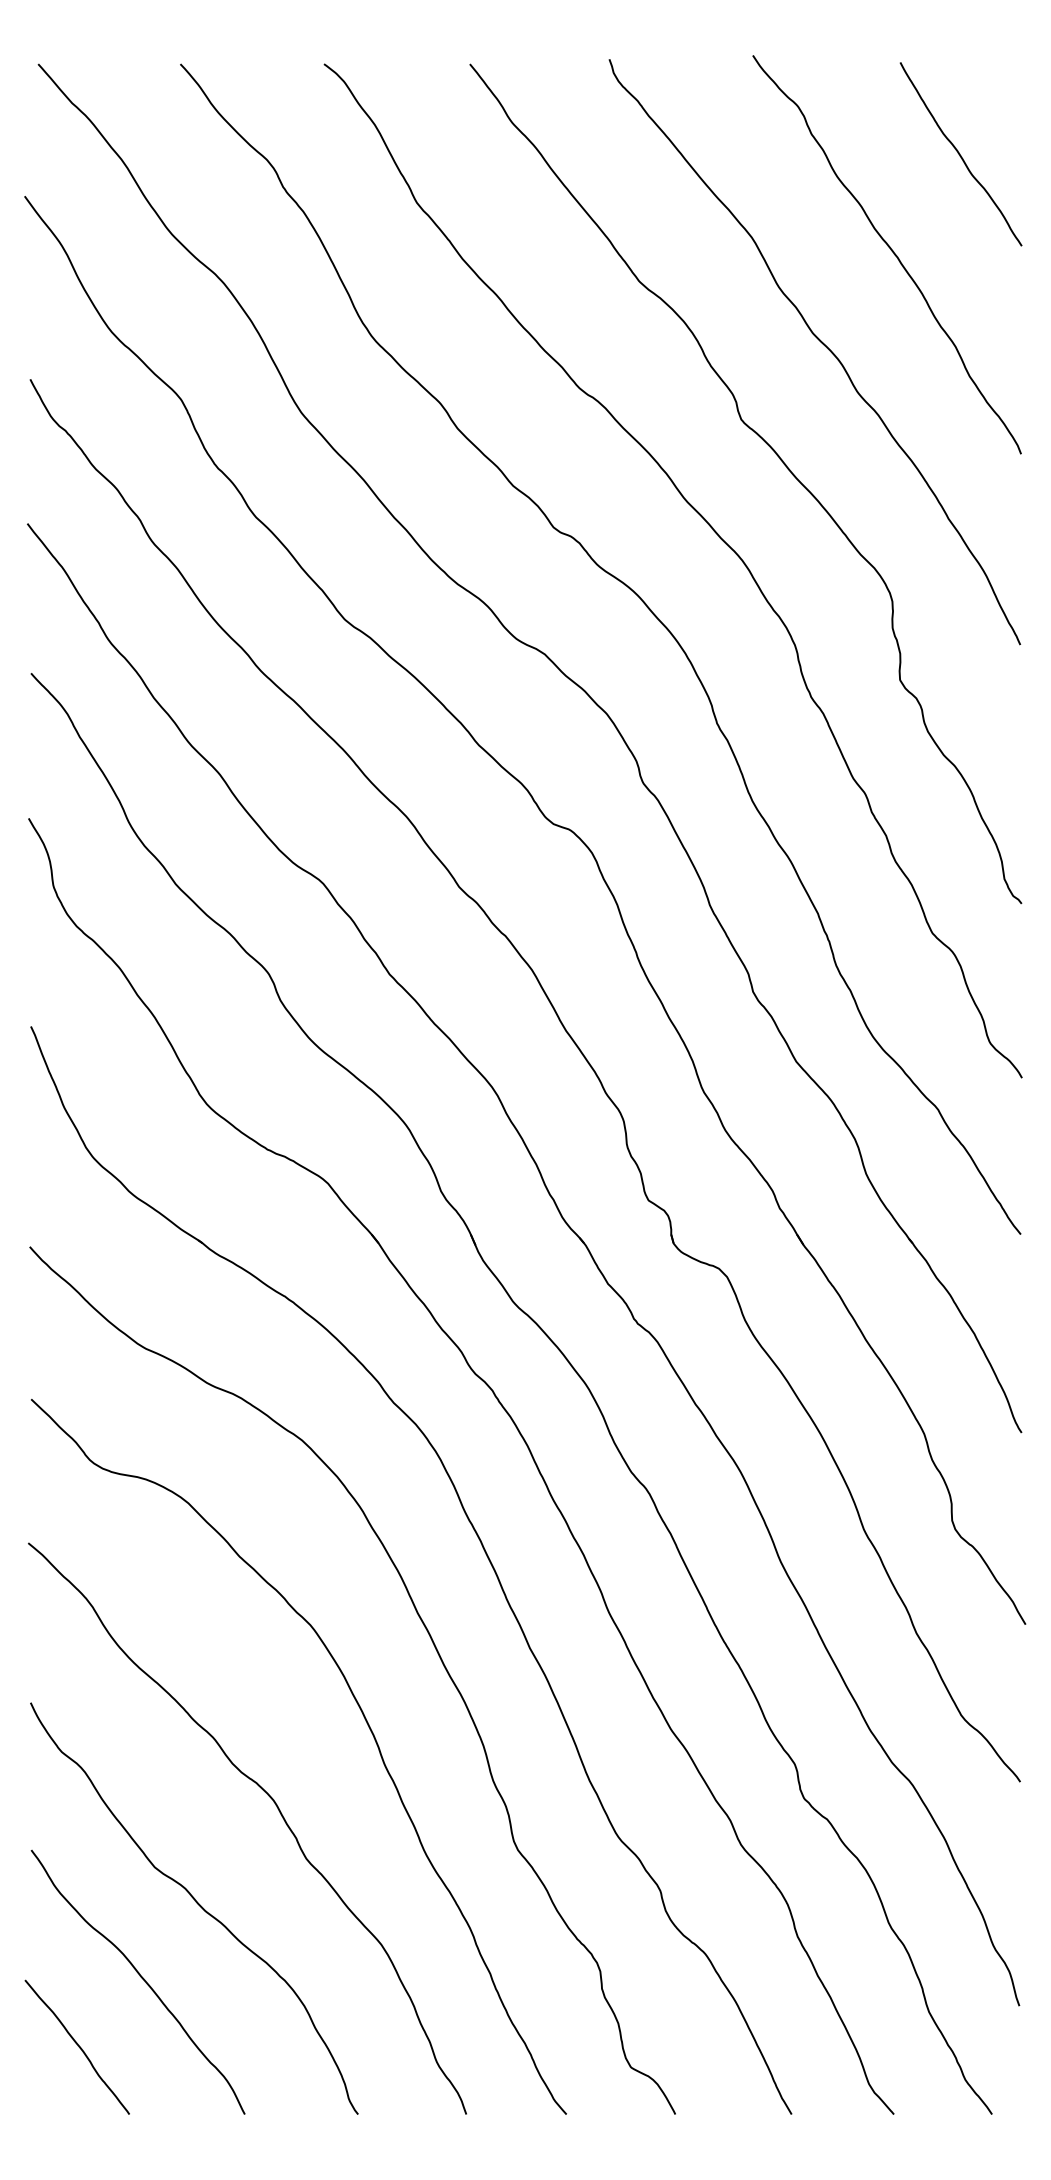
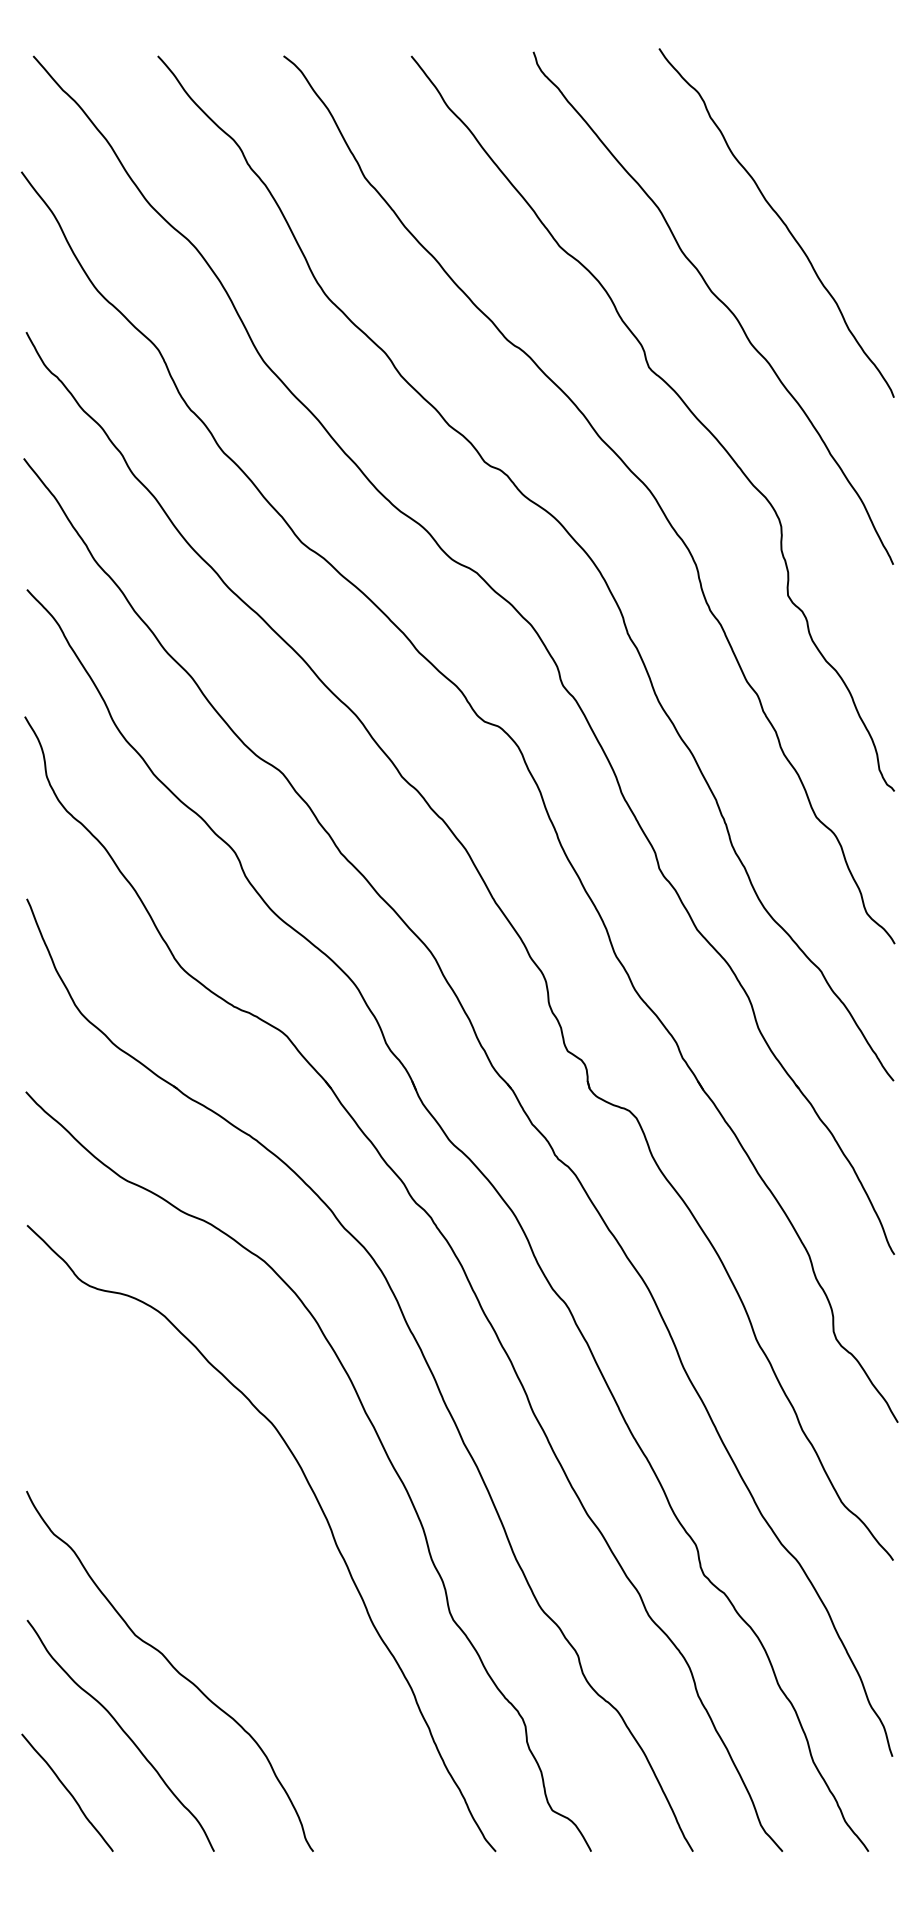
curve: (959, 153) -> (840, 134), removed
curve: (279, 1812) -> (244, 1587), removed

